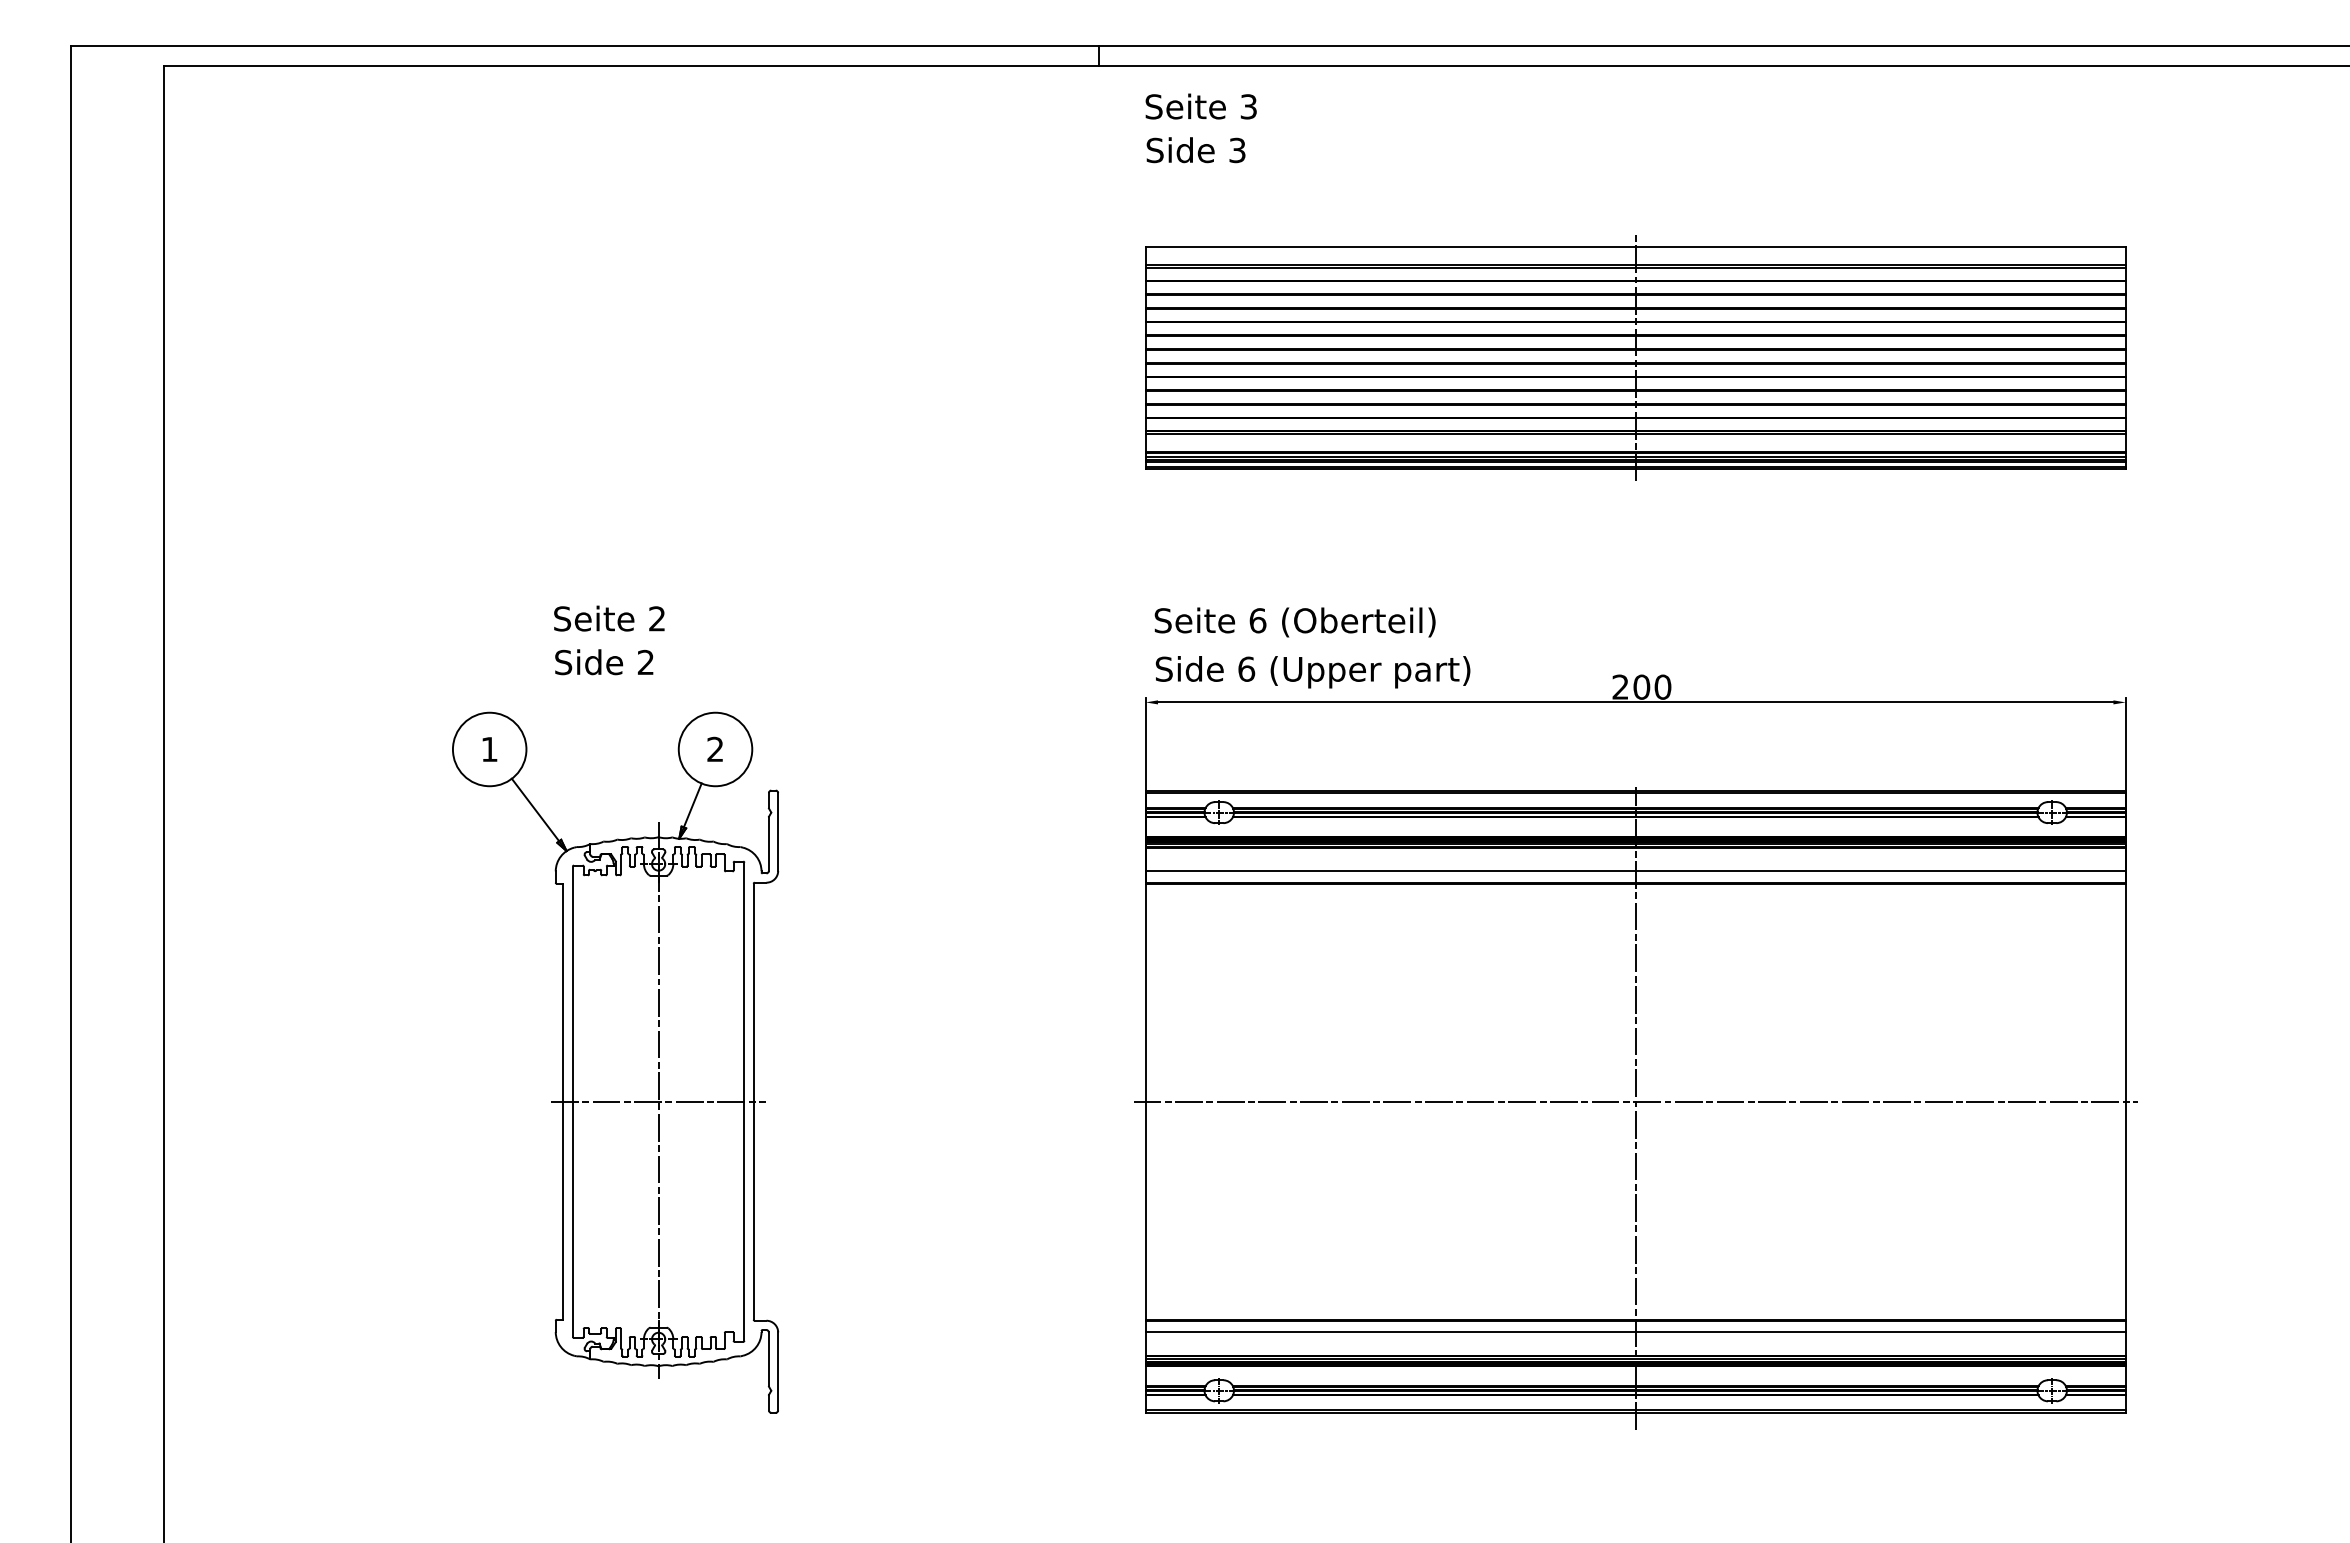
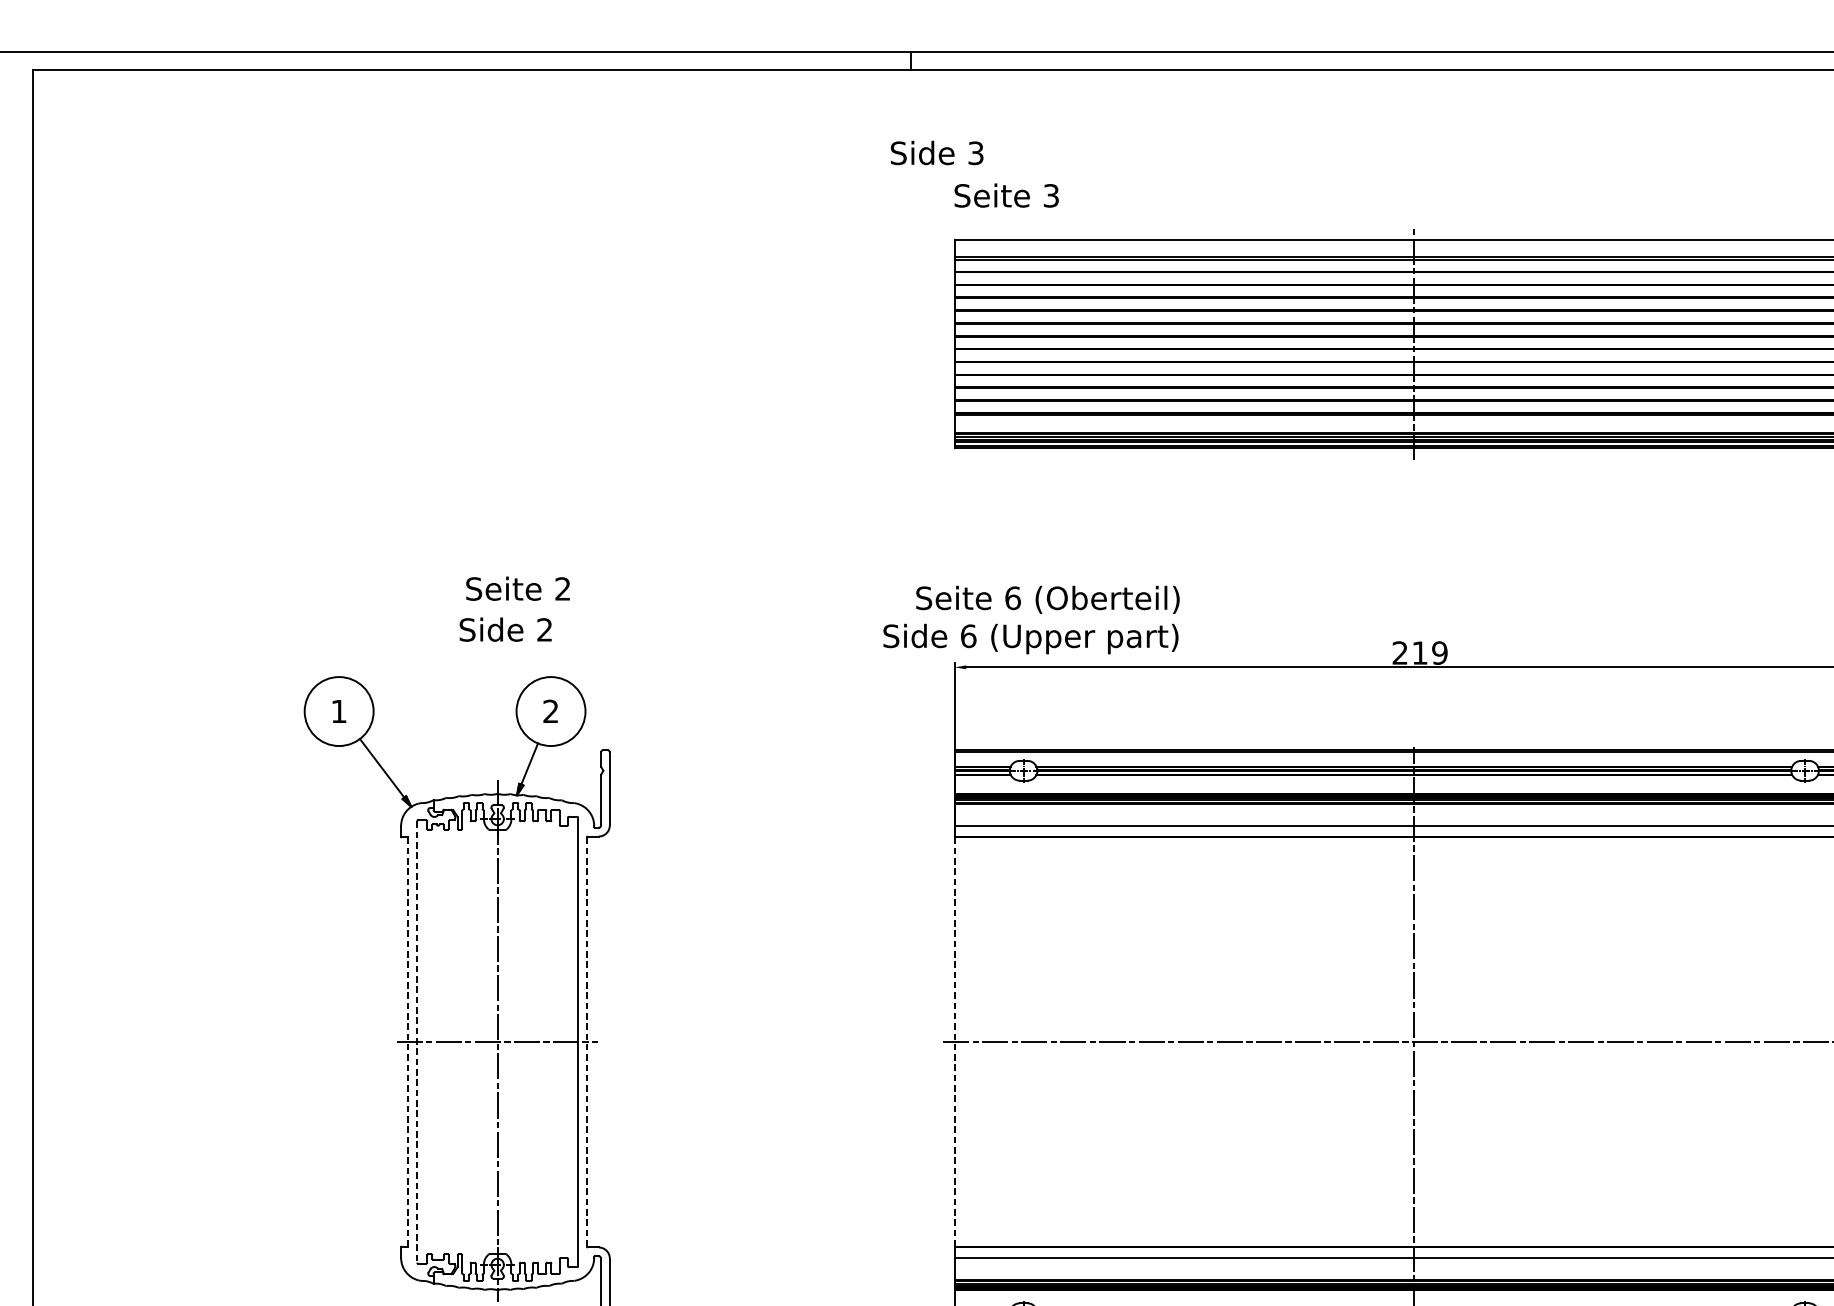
text: (1200, 106) -> (1006, 195), moved
text: (1195, 150) -> (936, 153), moved
text: (609, 618) -> (518, 588), moved
text: (1294, 622) -> (1047, 599), moved
text: (604, 662) -> (505, 629), moved
text: (1312, 672) -> (1030, 639), moved
text: (1652, 686) -> (1430, 652), 200 -> 219
line: (563, 1101) -> (408, 1041), solid -> dashed
line: (753, 1101) -> (586, 1041), solid -> dashed
line: (572, 1102) -> (416, 1042), solid -> dashed
line: (1145, 1102) -> (954, 1042), solid -> dashed

